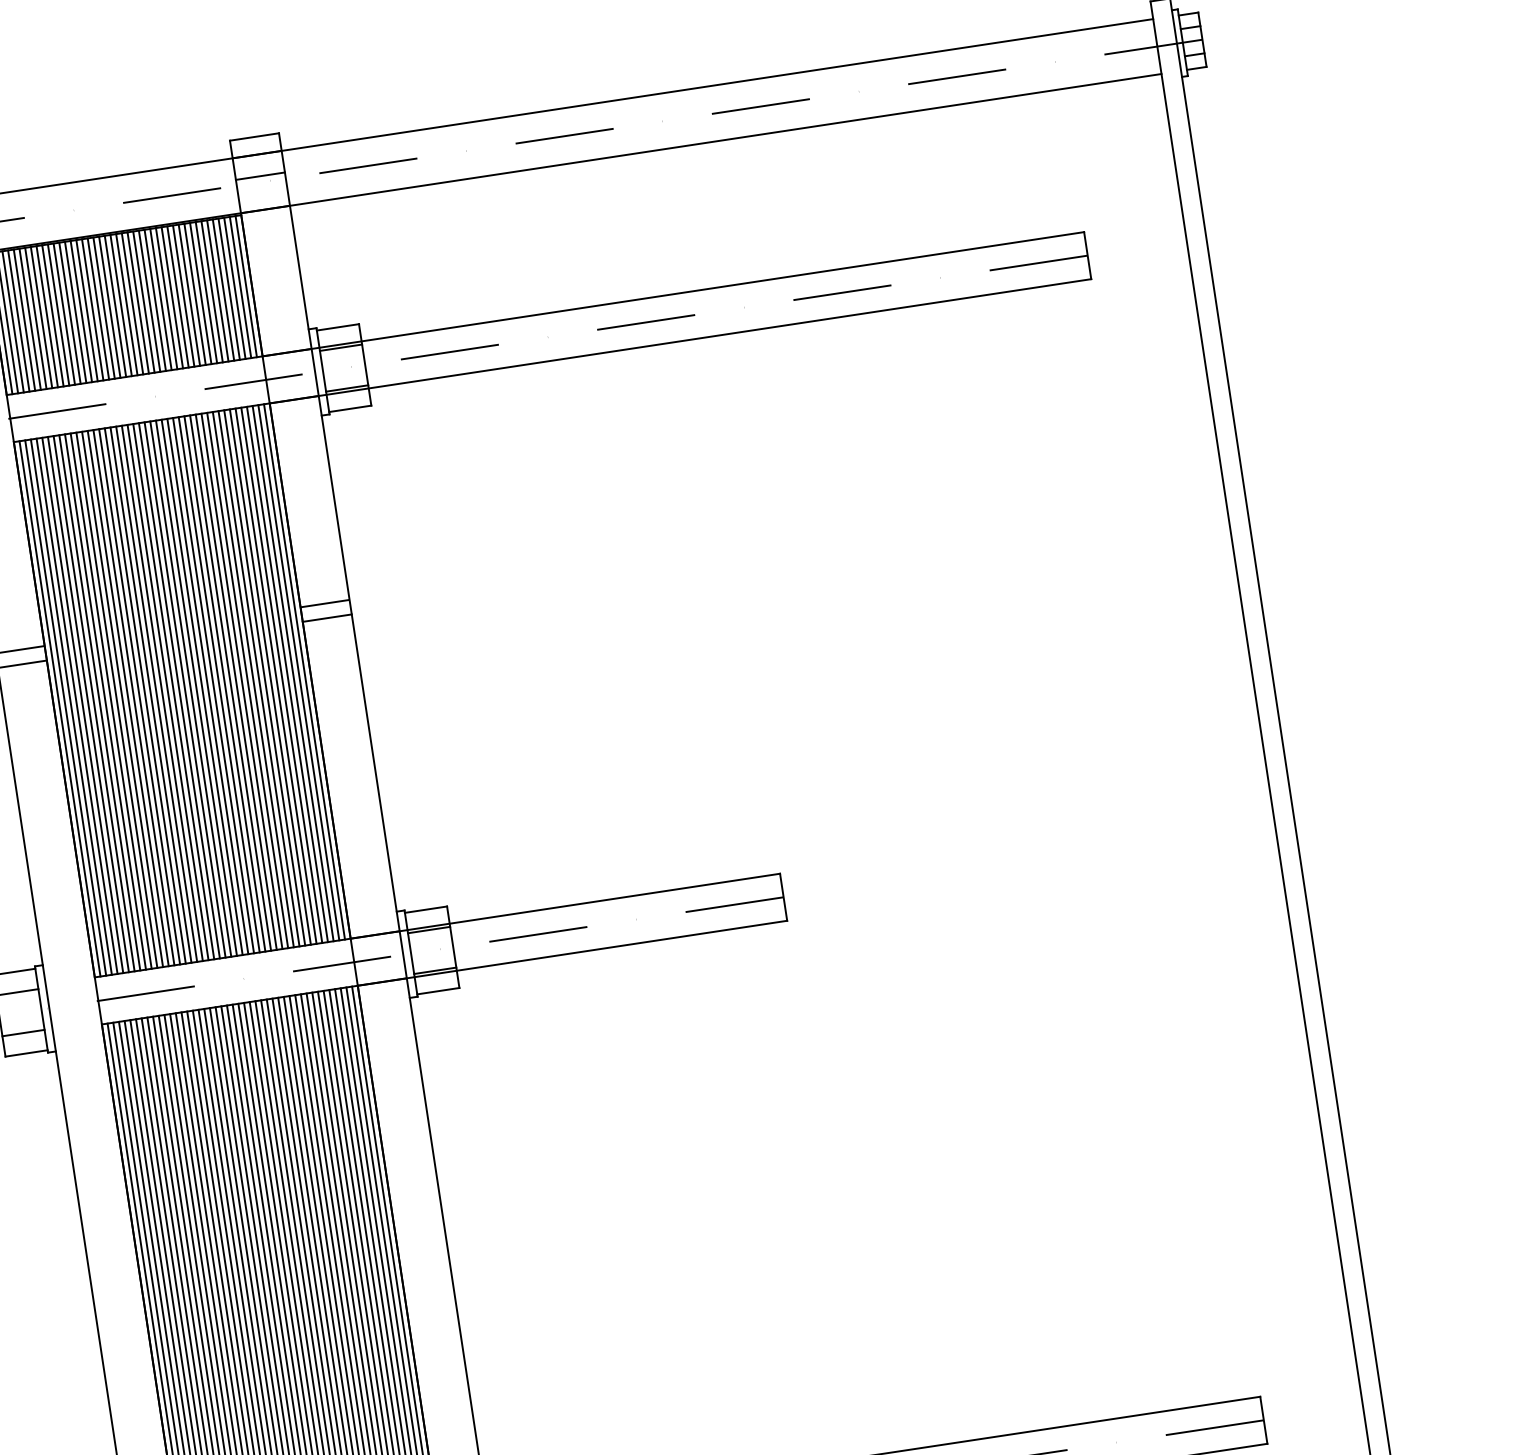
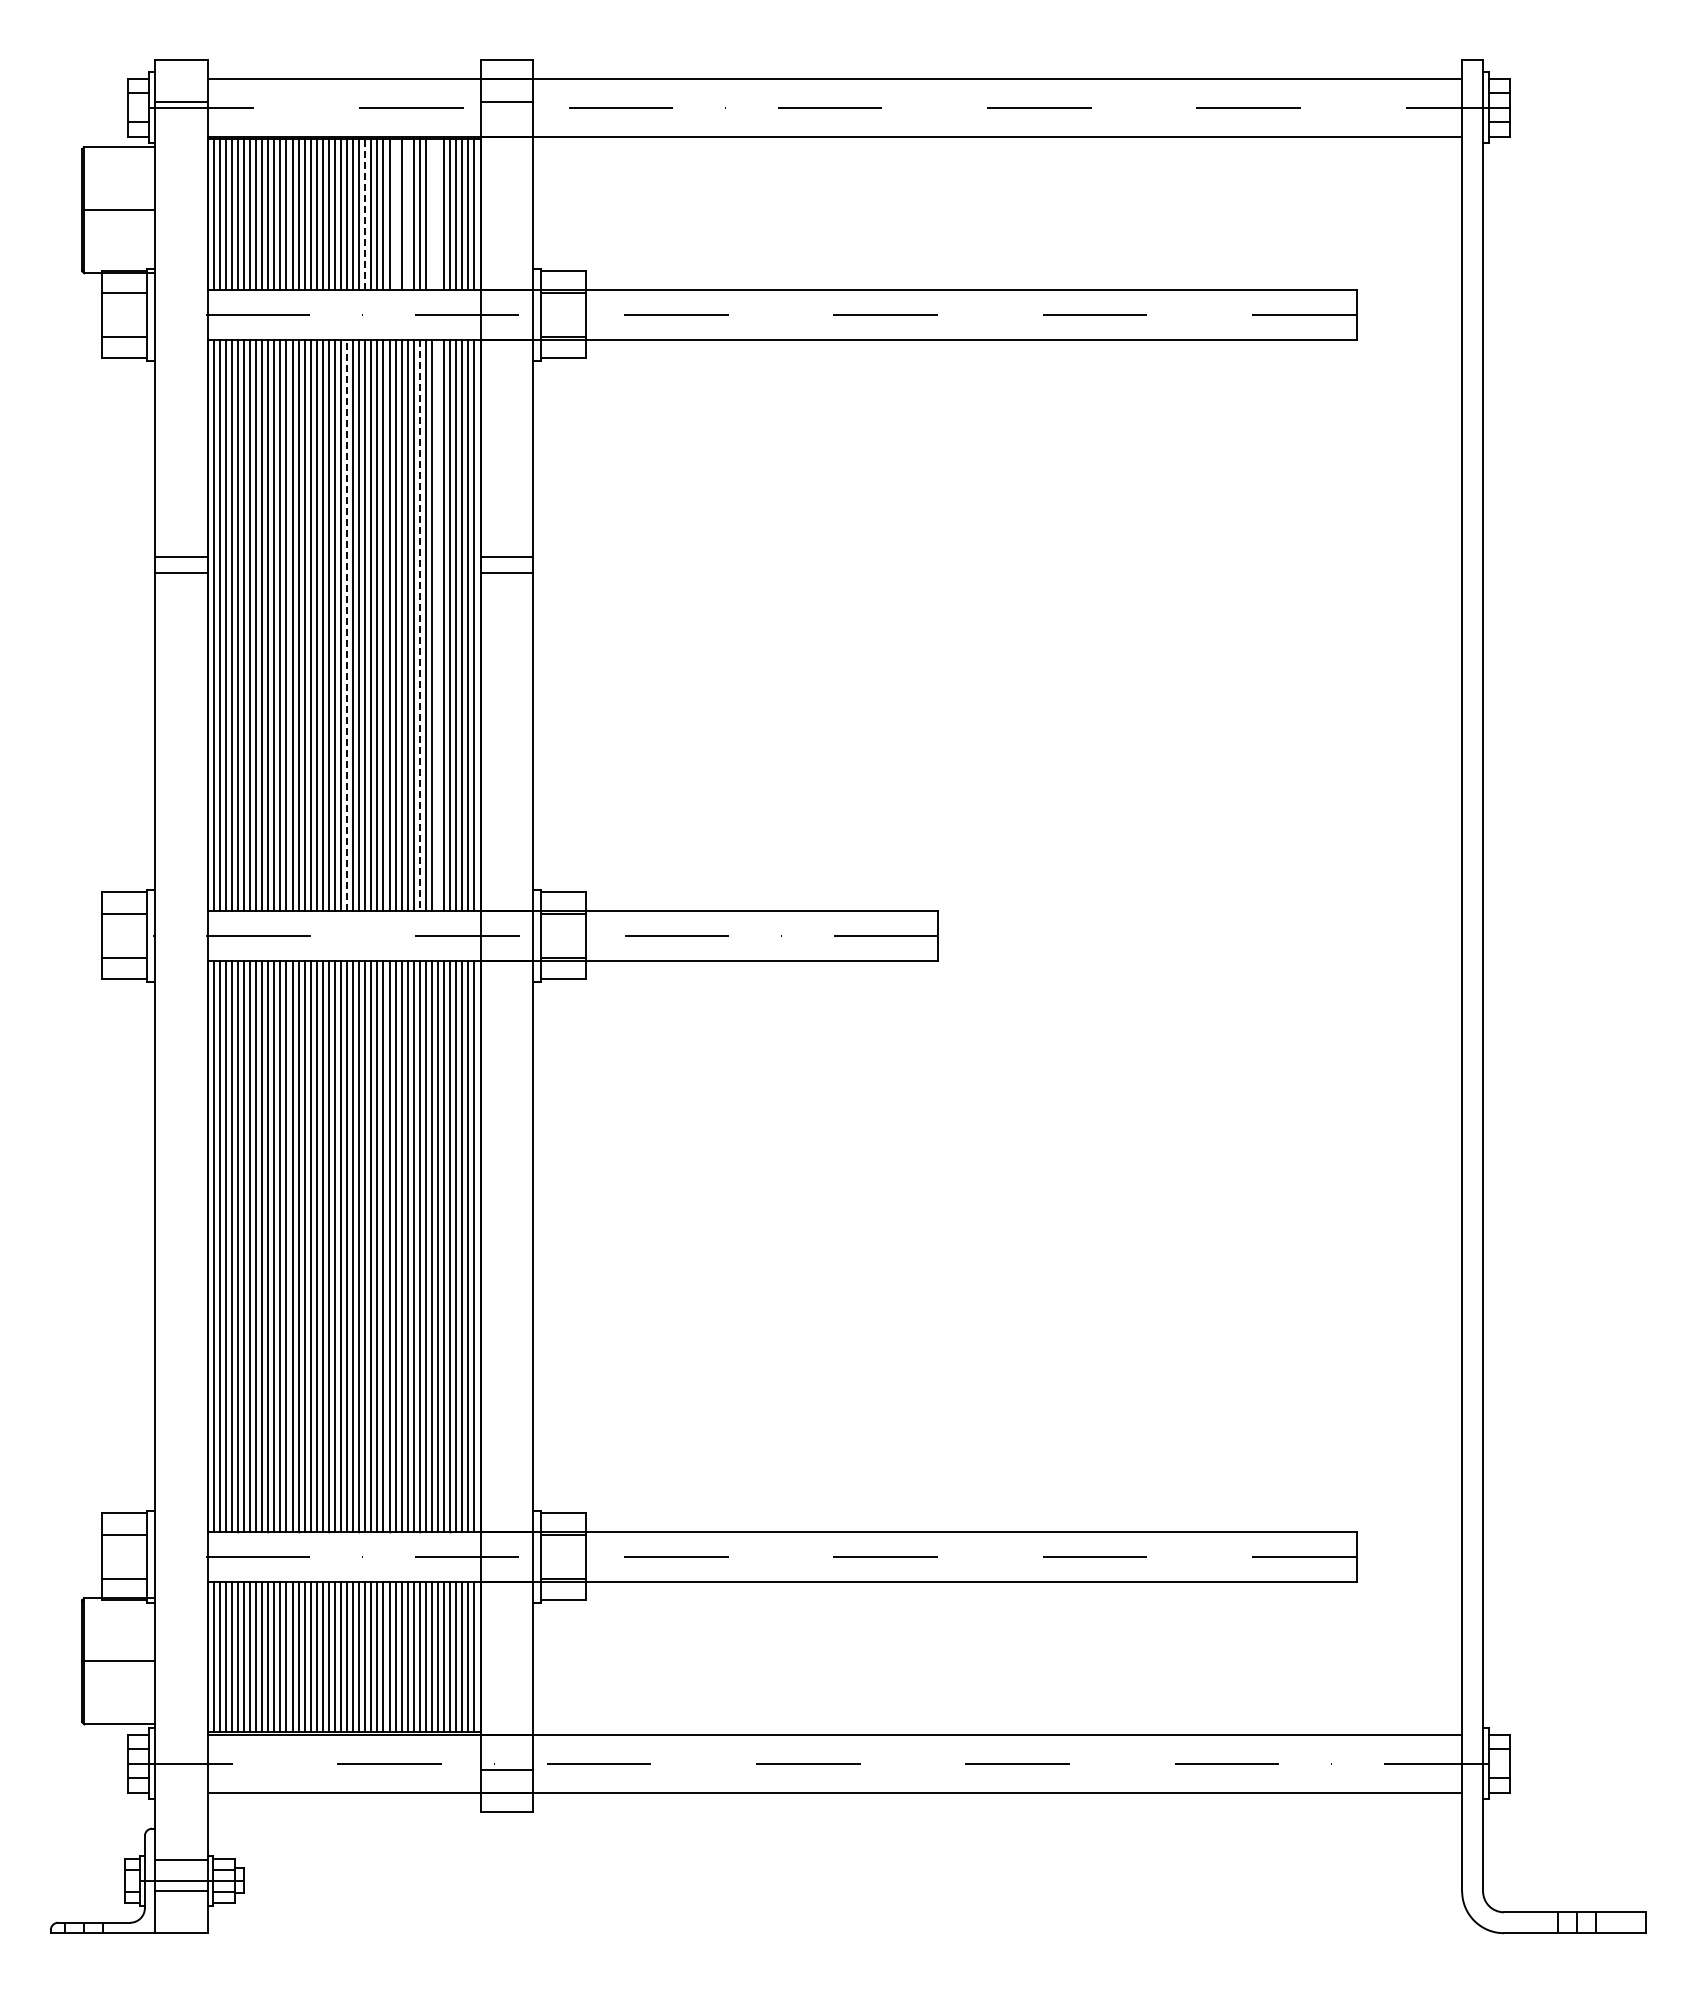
line: (212, 291) -> (438, 214), removed
line: (205, 292) -> (431, 214), removed
line: (183, 296) -> (407, 214), removed
line: (172, 297) -> (395, 214), removed
line: (144, 302) -> (365, 214), solid -> dashed
line: (270, 676) -> (438, 624), removed
line: (253, 679) -> (419, 625), solid -> dashed
line: (185, 689) -> (347, 624), solid -> dashed

